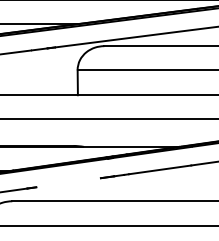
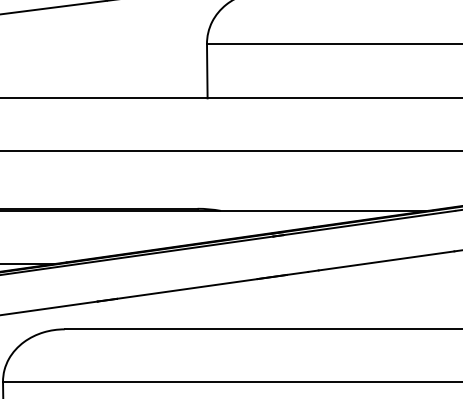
line: (68, 182) -> (187, 288), added

